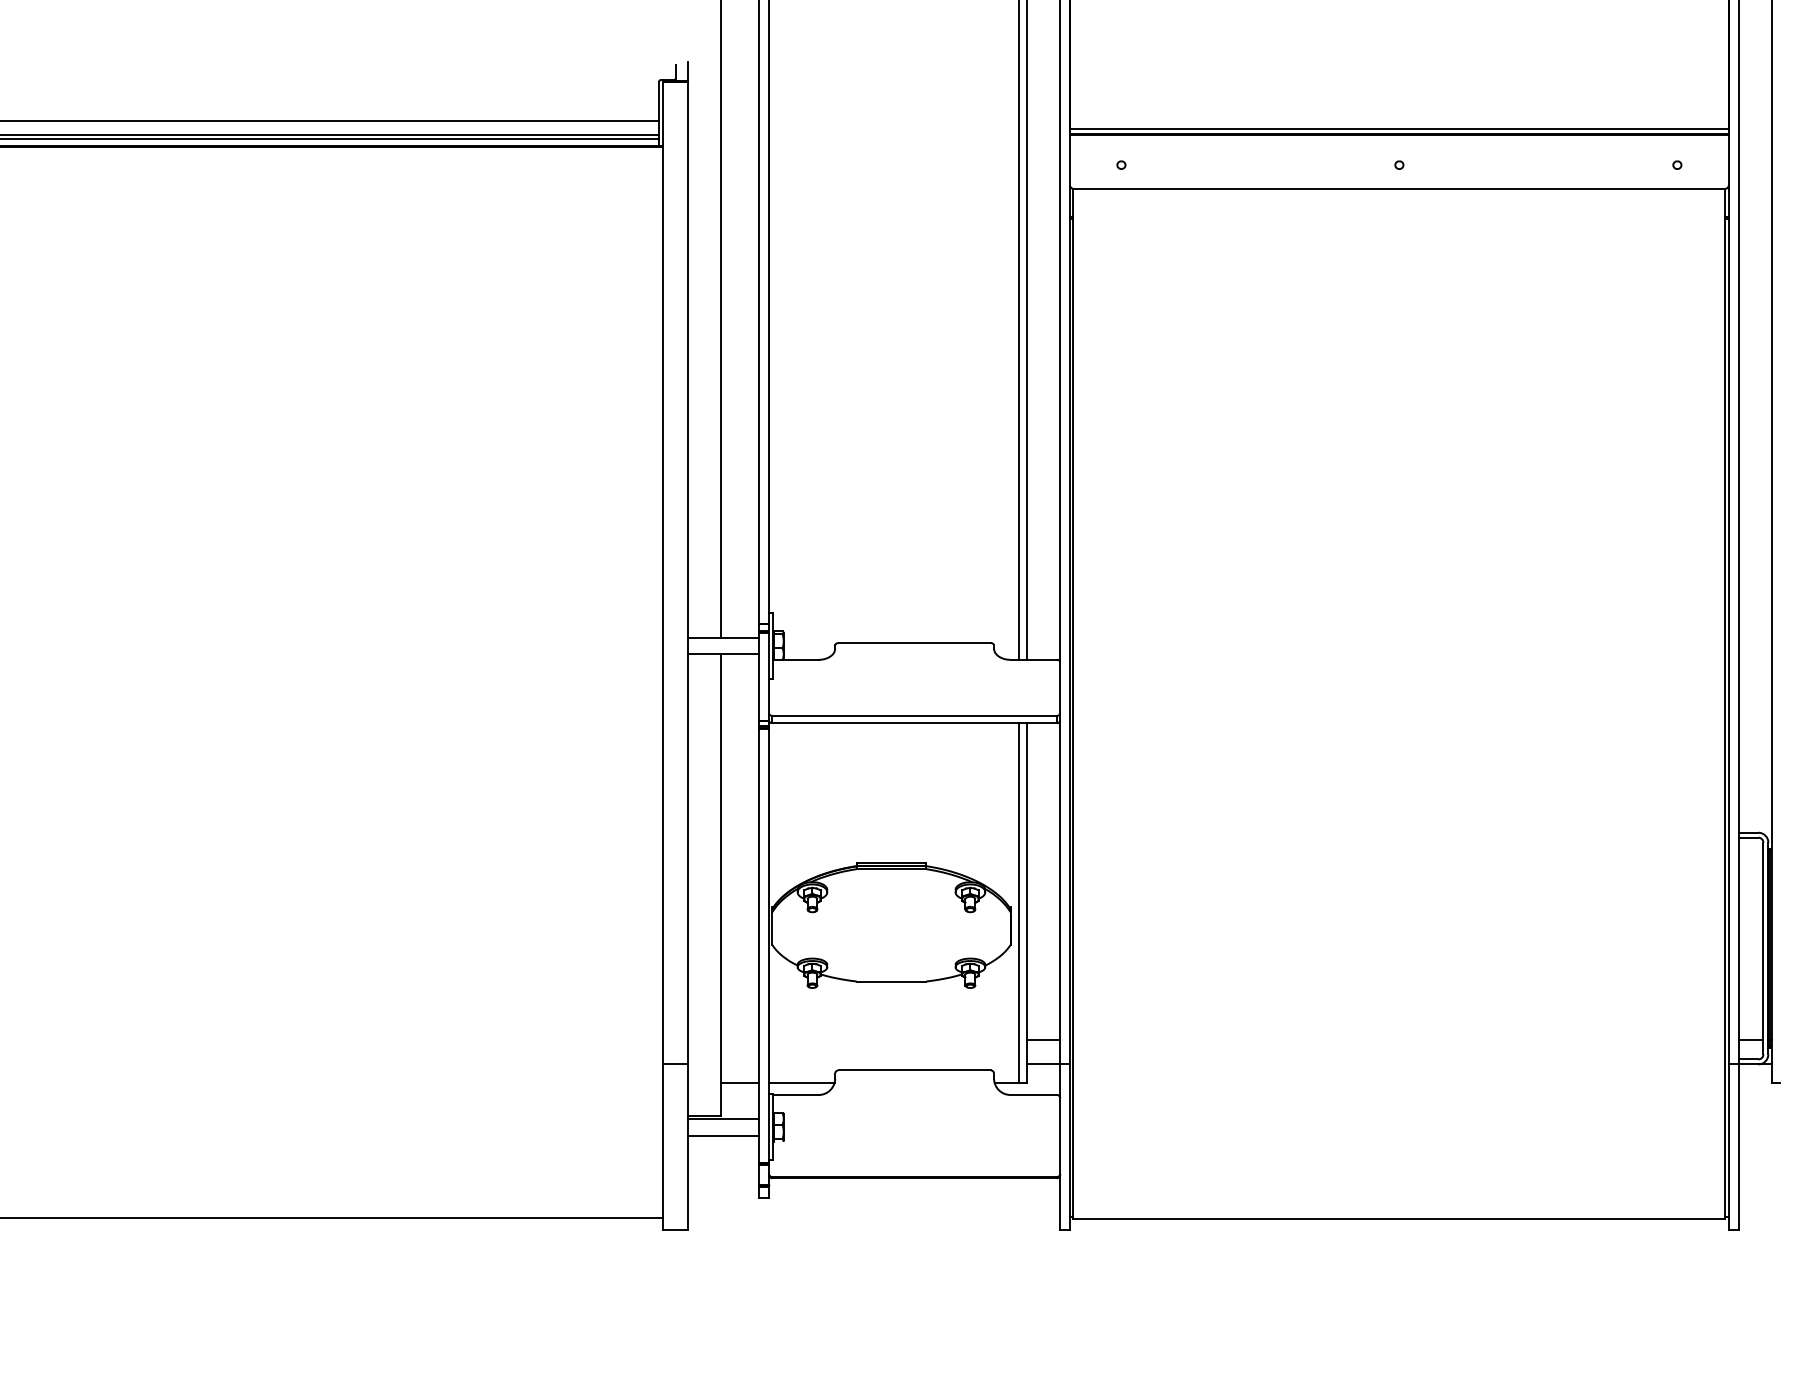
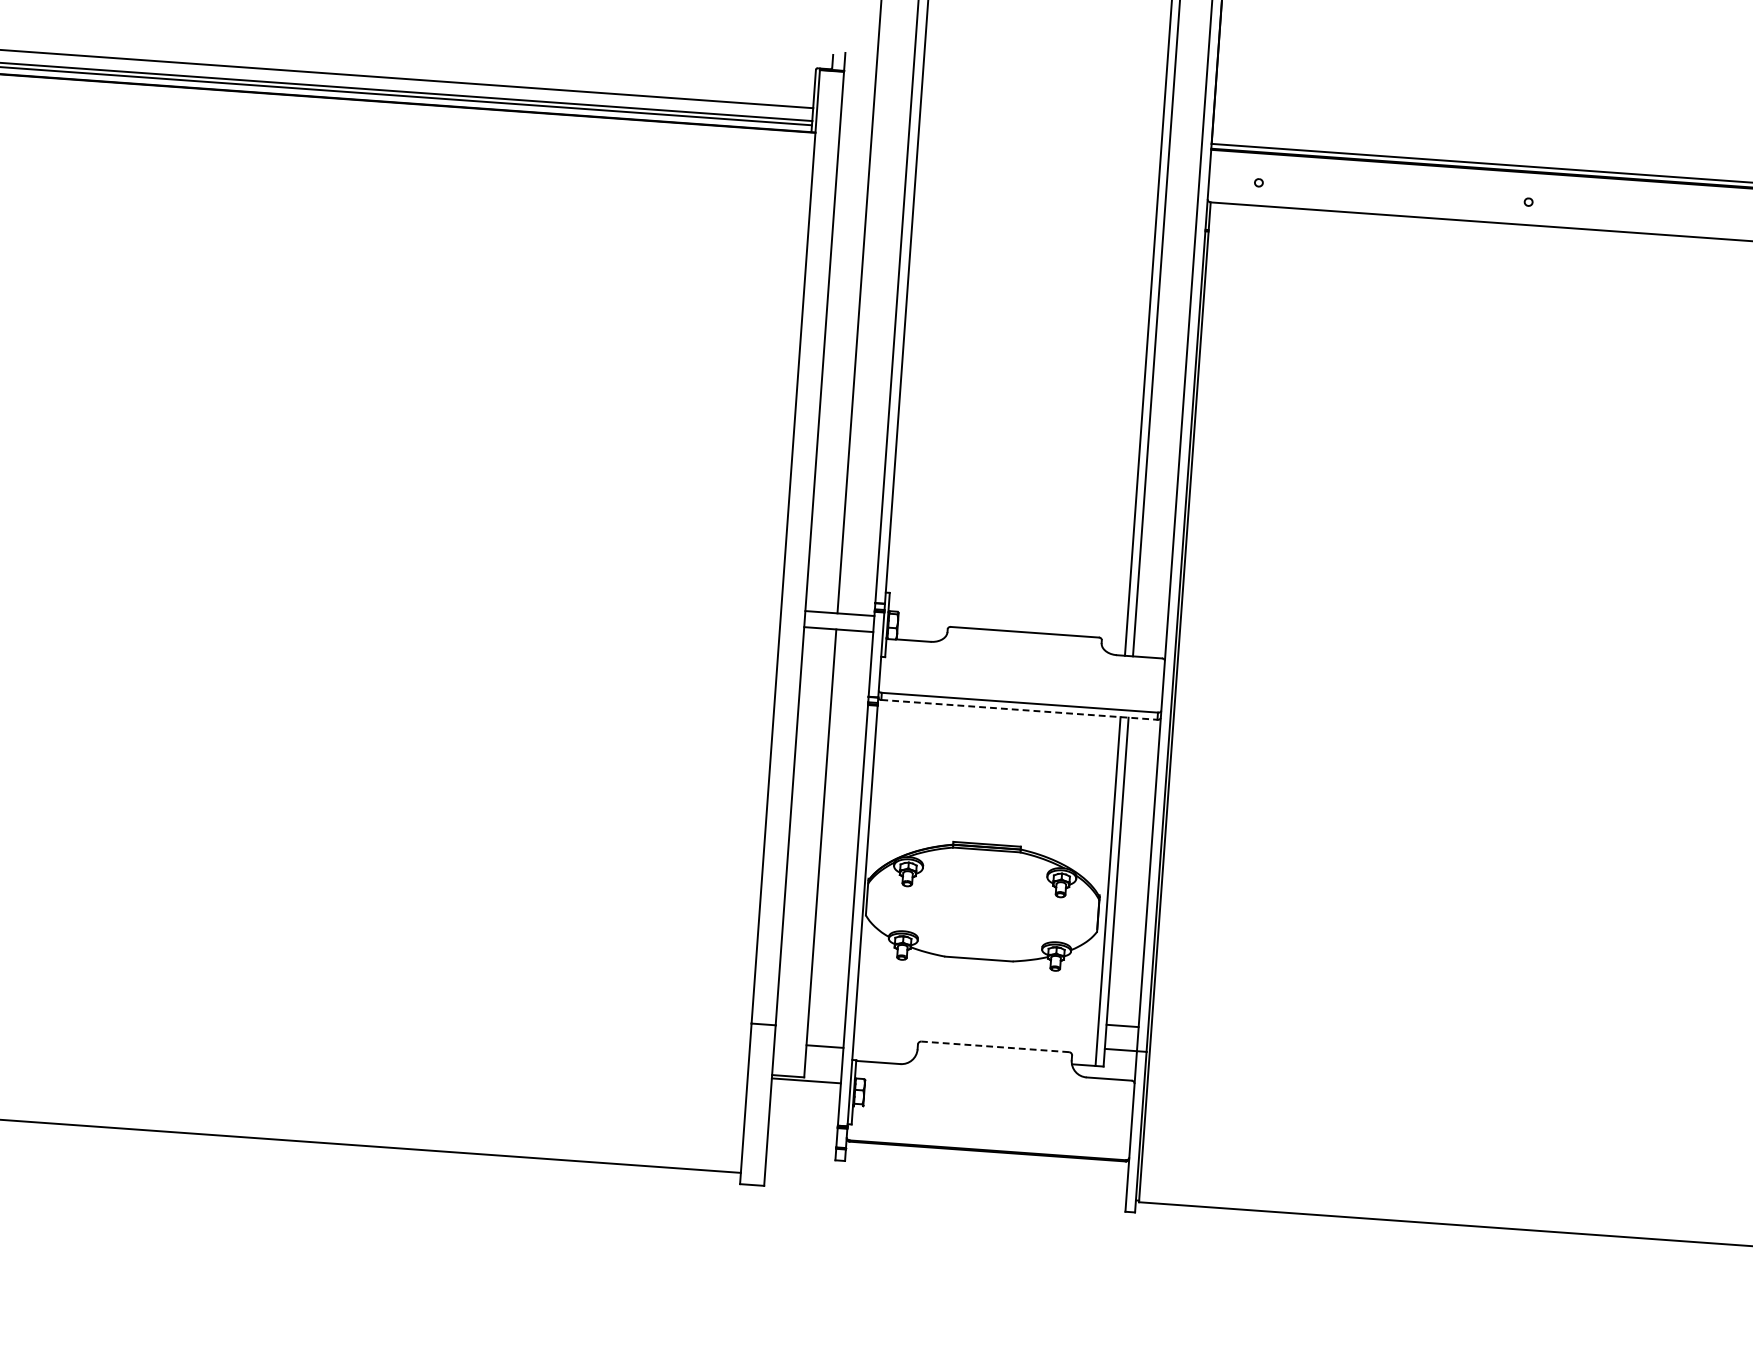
line: (915, 723) -> (1020, 710), solid -> dashed
line: (914, 1070) -> (995, 1046), solid -> dashed
line: (801, 1082) -> (884, 1050), removed
line: (723, 1135) -> (805, 1096), removed

